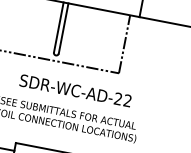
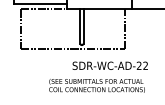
text: (74, 90) -> (109, 65), moved

